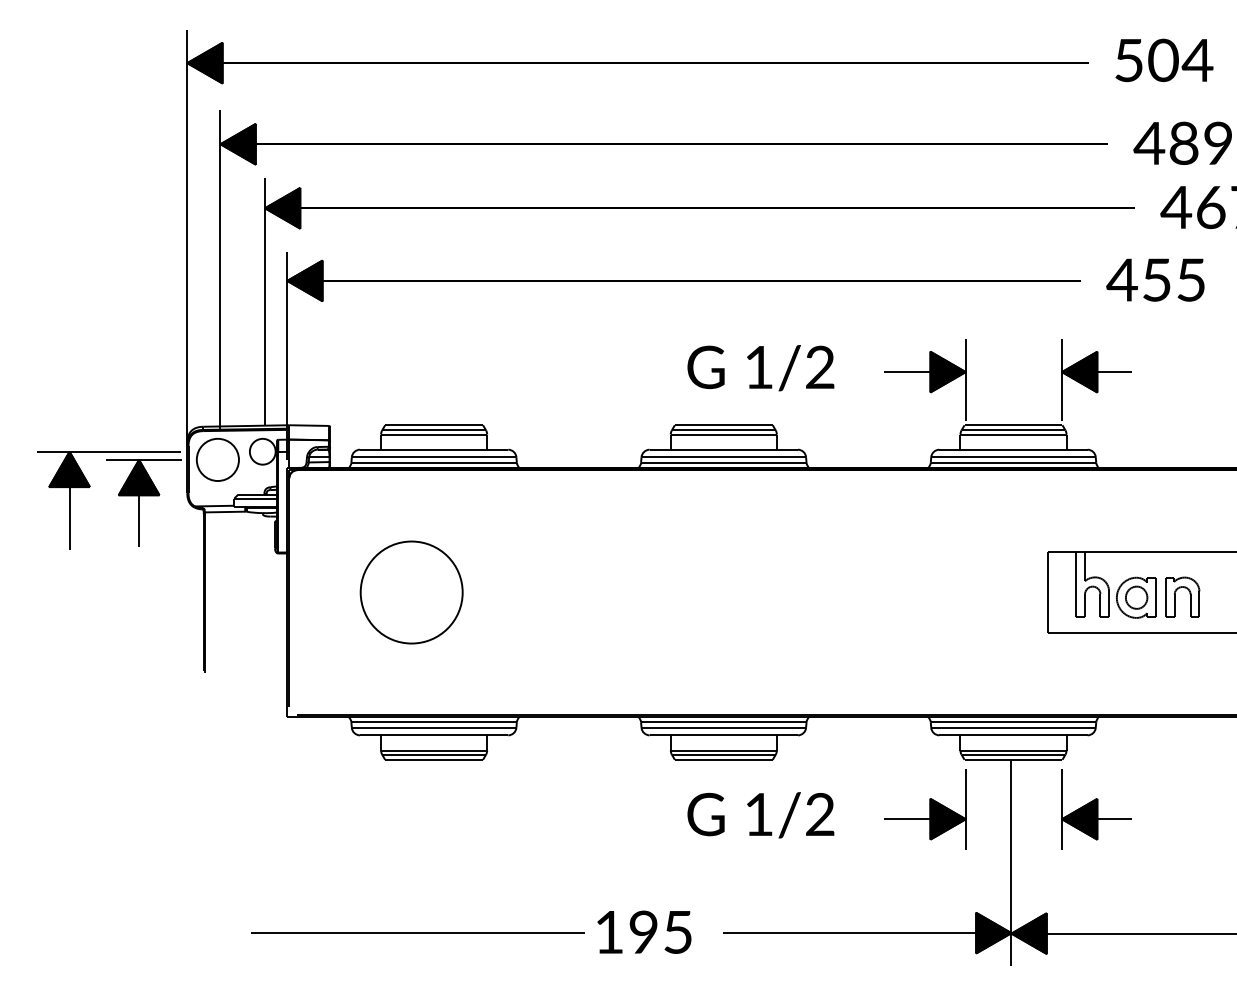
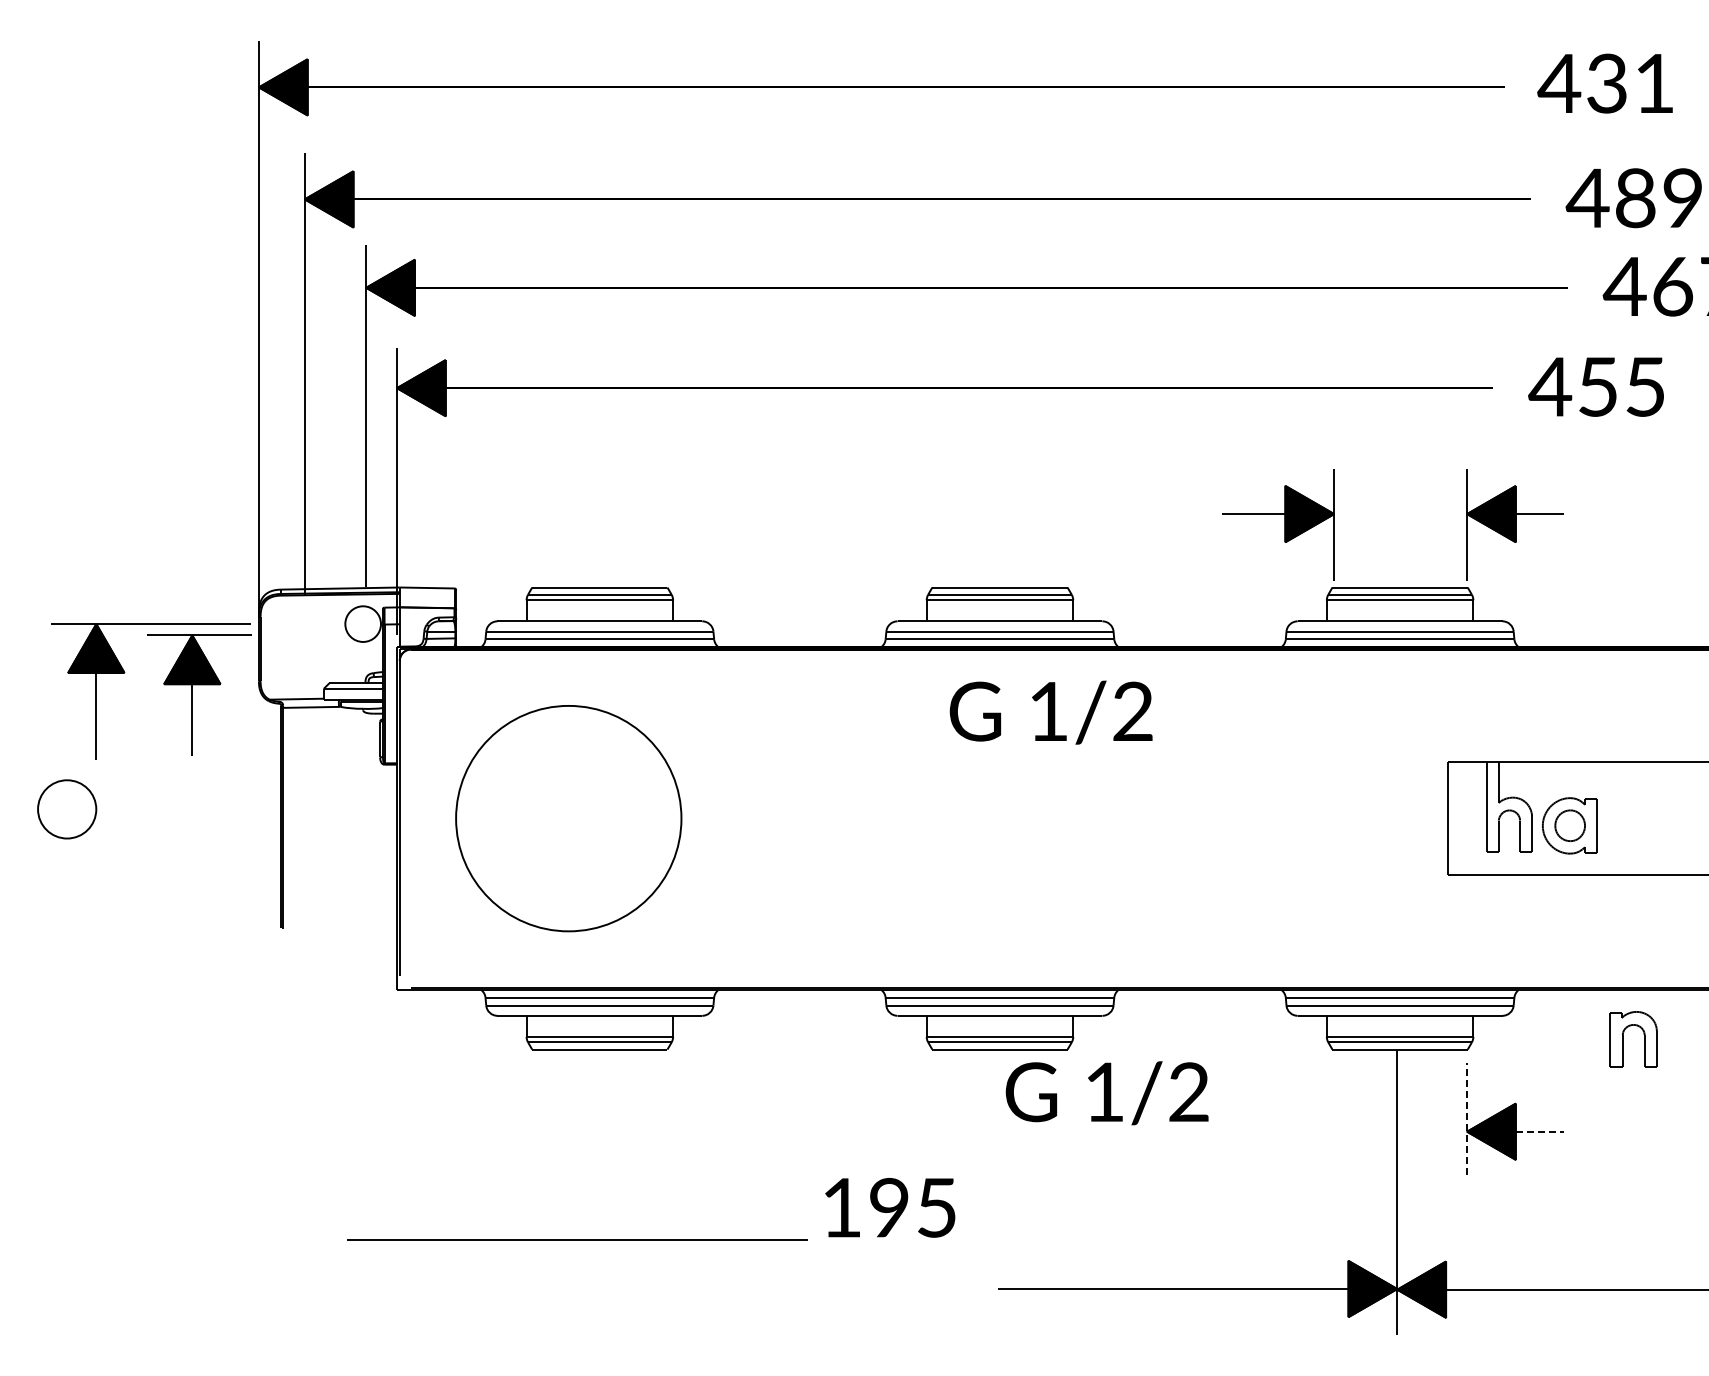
text: (1162, 60) -> (1606, 83), 504 -> 431
text: (760, 368) -> (1050, 712), moved
part: (218, 459) -> (67, 809), moved
part: (411, 592) -> (568, 818), size x1.6
part: (1175, 597) -> (1623, 1039), moved
part: (925, 809) -> (1278, 1118), removed
line: (1062, 809) -> (1467, 1118), solid -> dashed
text: (760, 815) -> (1106, 1093), moved
line: (1115, 819) -> (1540, 1131), solid -> dashed
line: (417, 932) -> (577, 1239), moved
text: (644, 932) -> (890, 1207), moved

